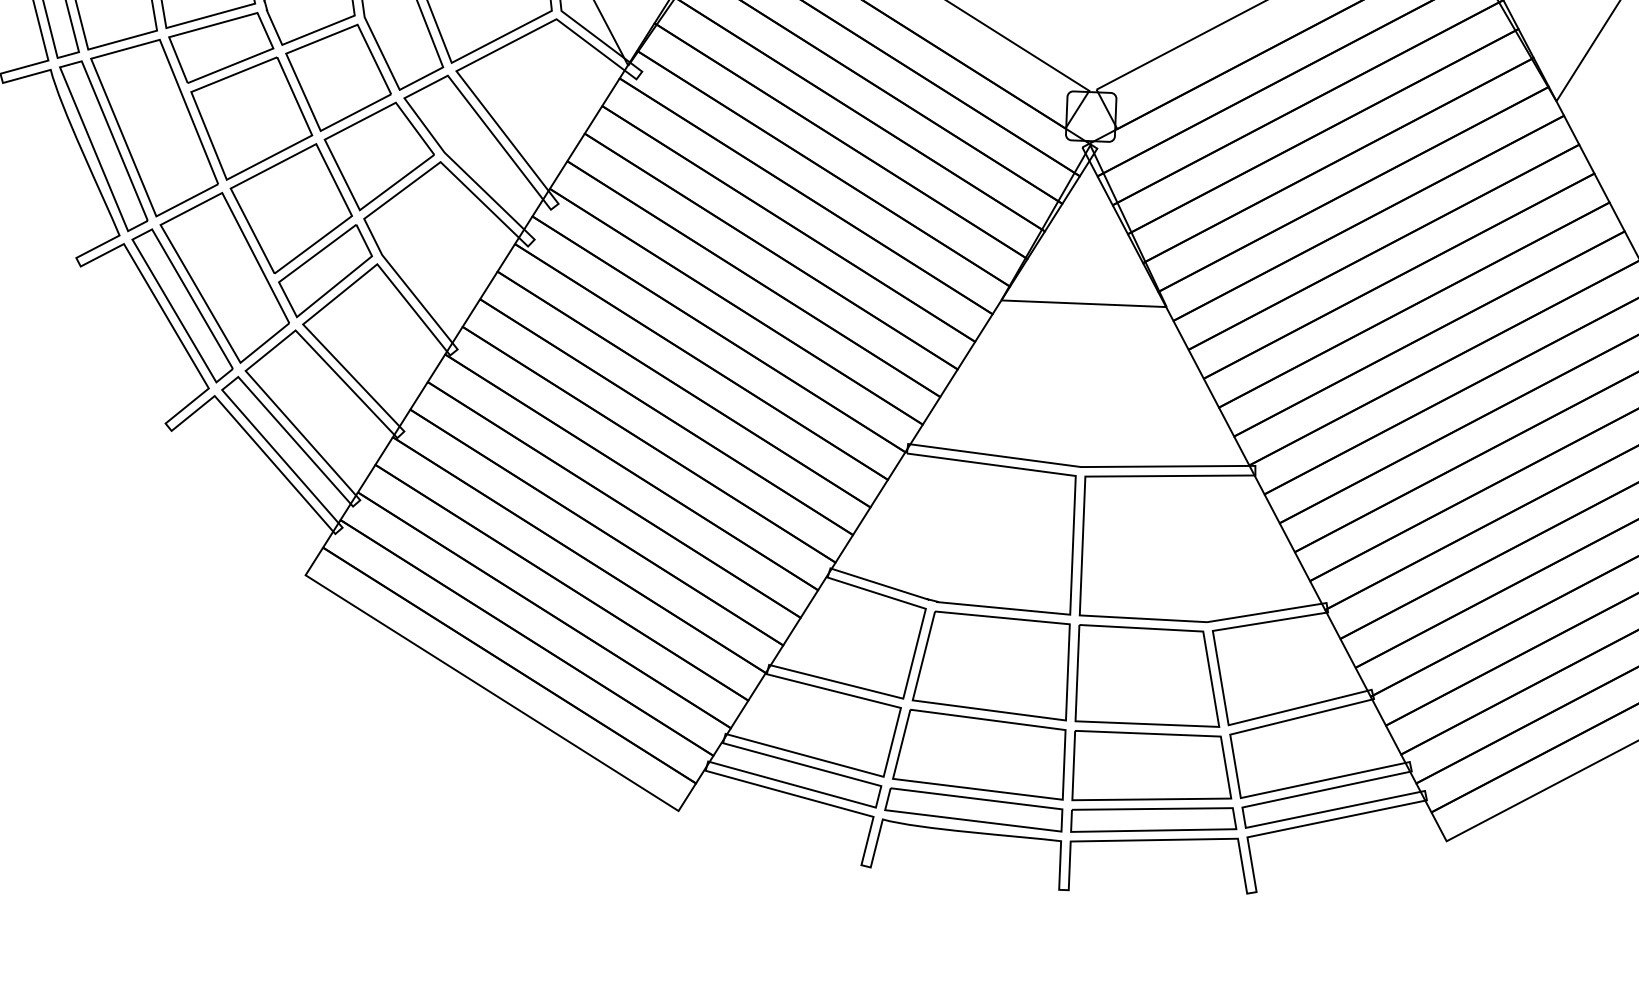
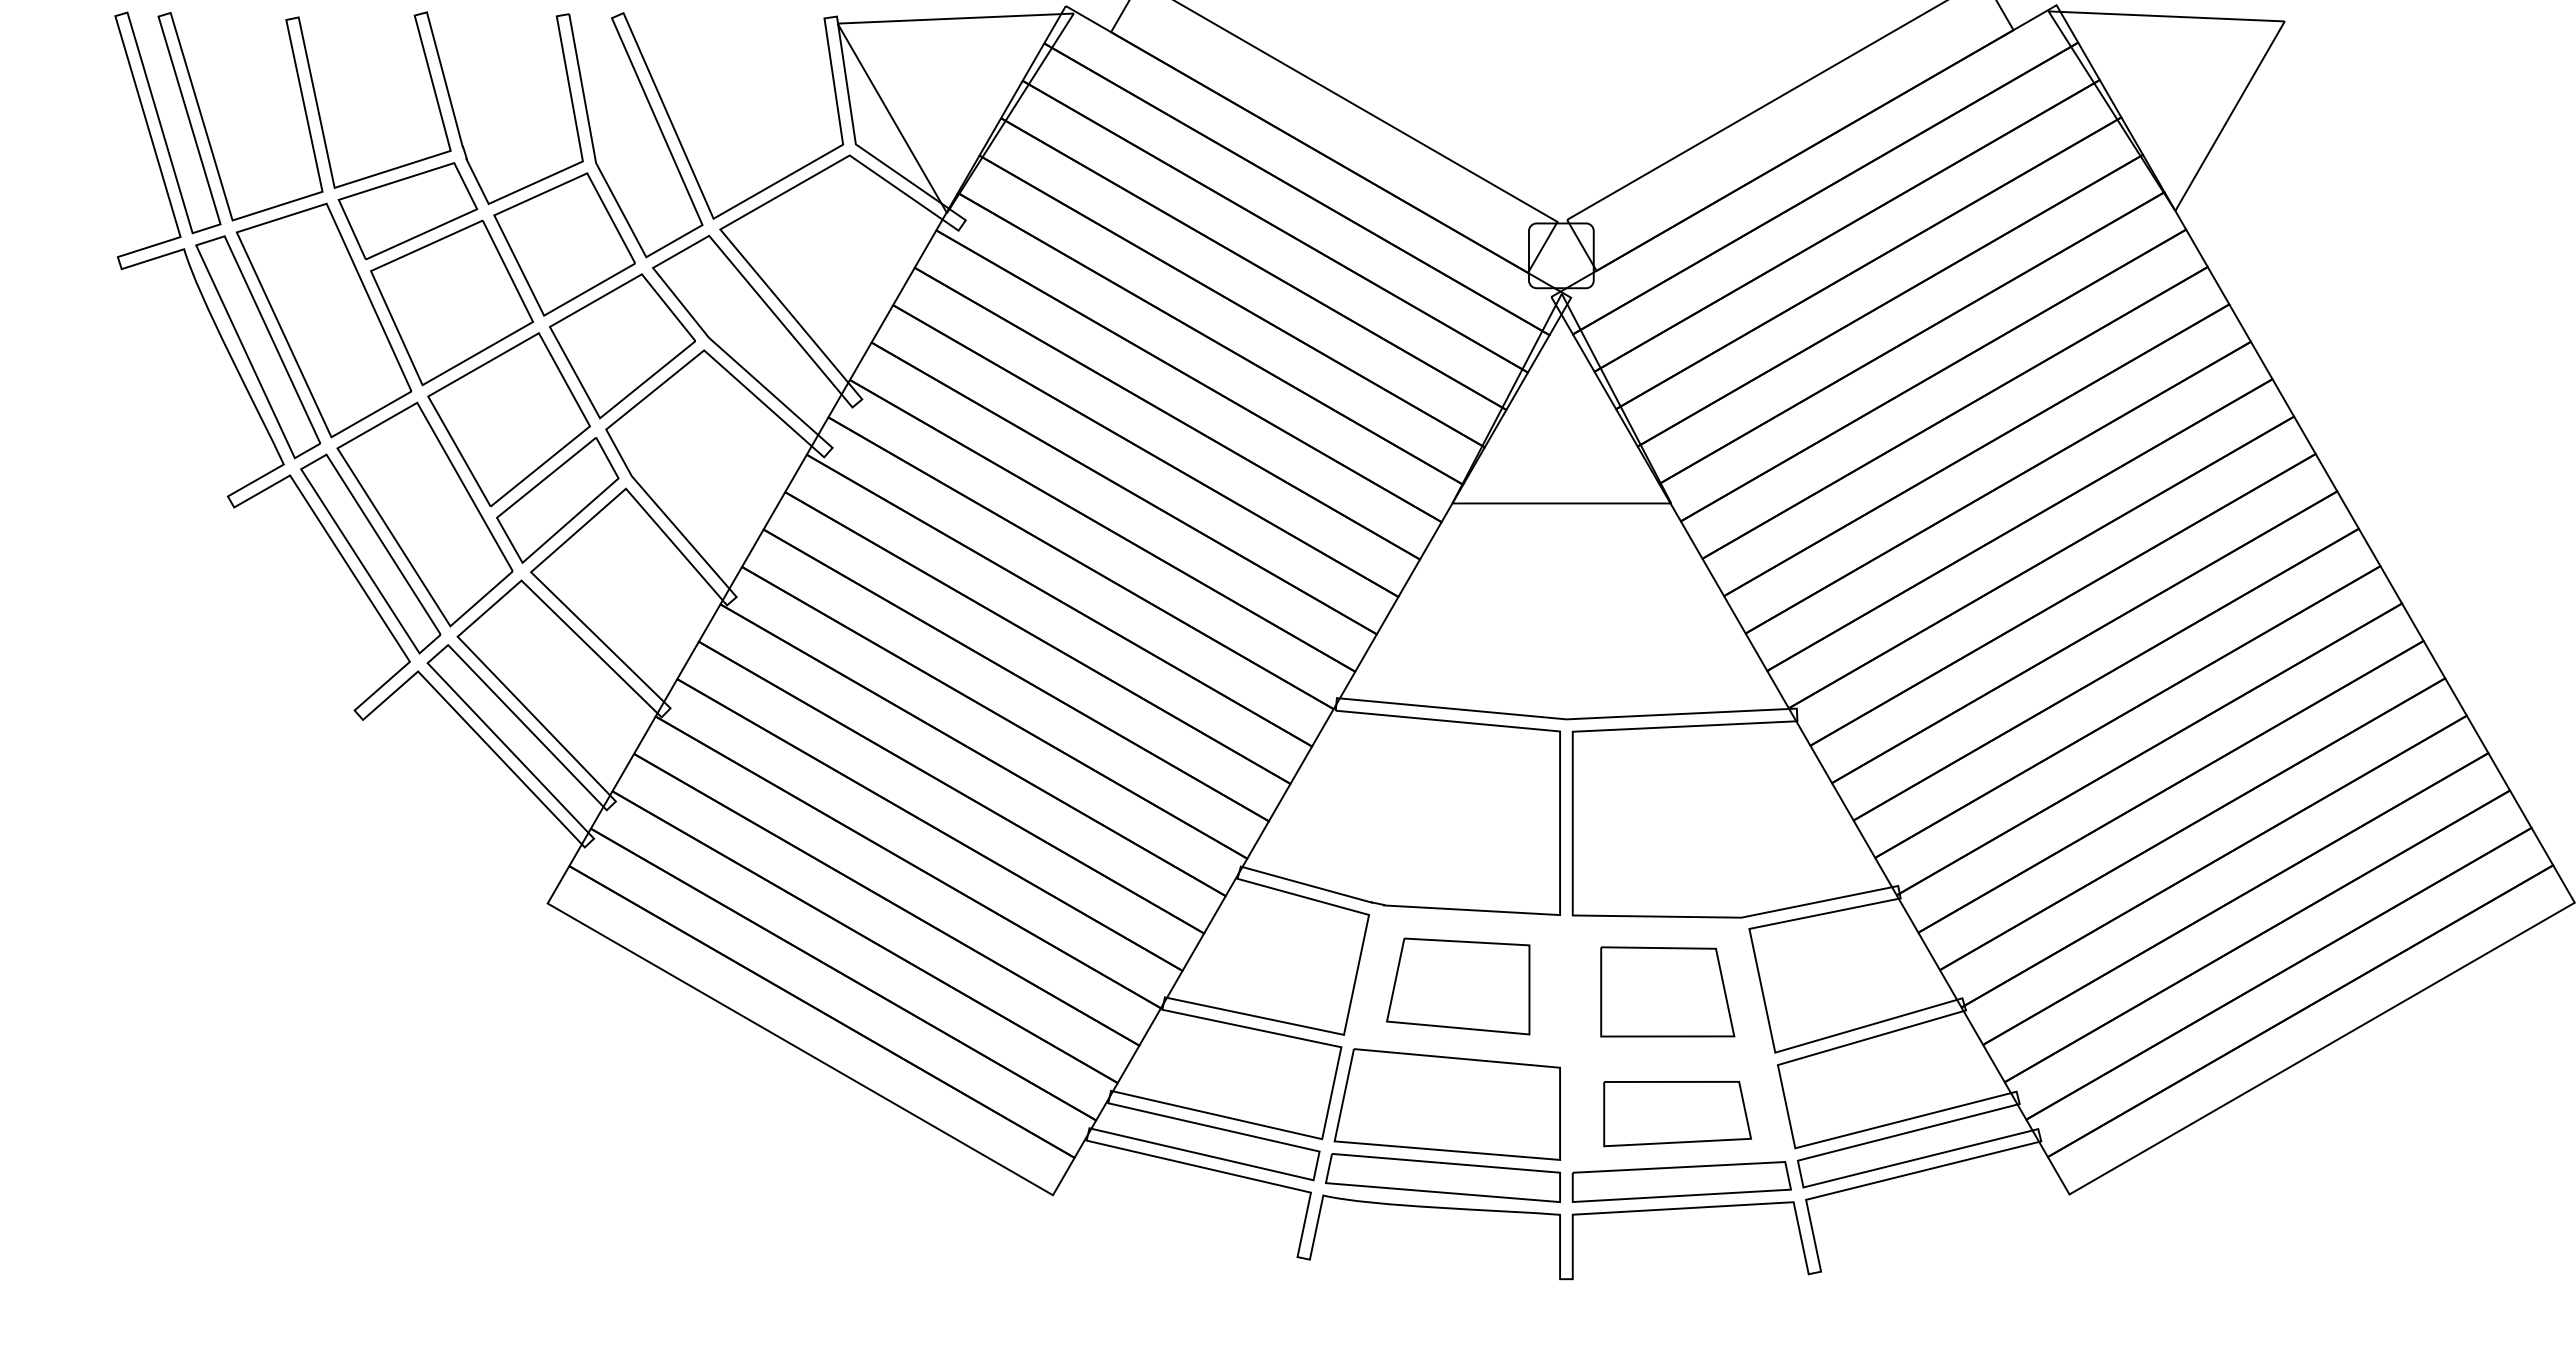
part: (990, 665) -> (1457, 986), size x0.7
part: (1149, 675) -> (1667, 991), size x0.7
part: (1152, 768) -> (1677, 1113), size x0.7

